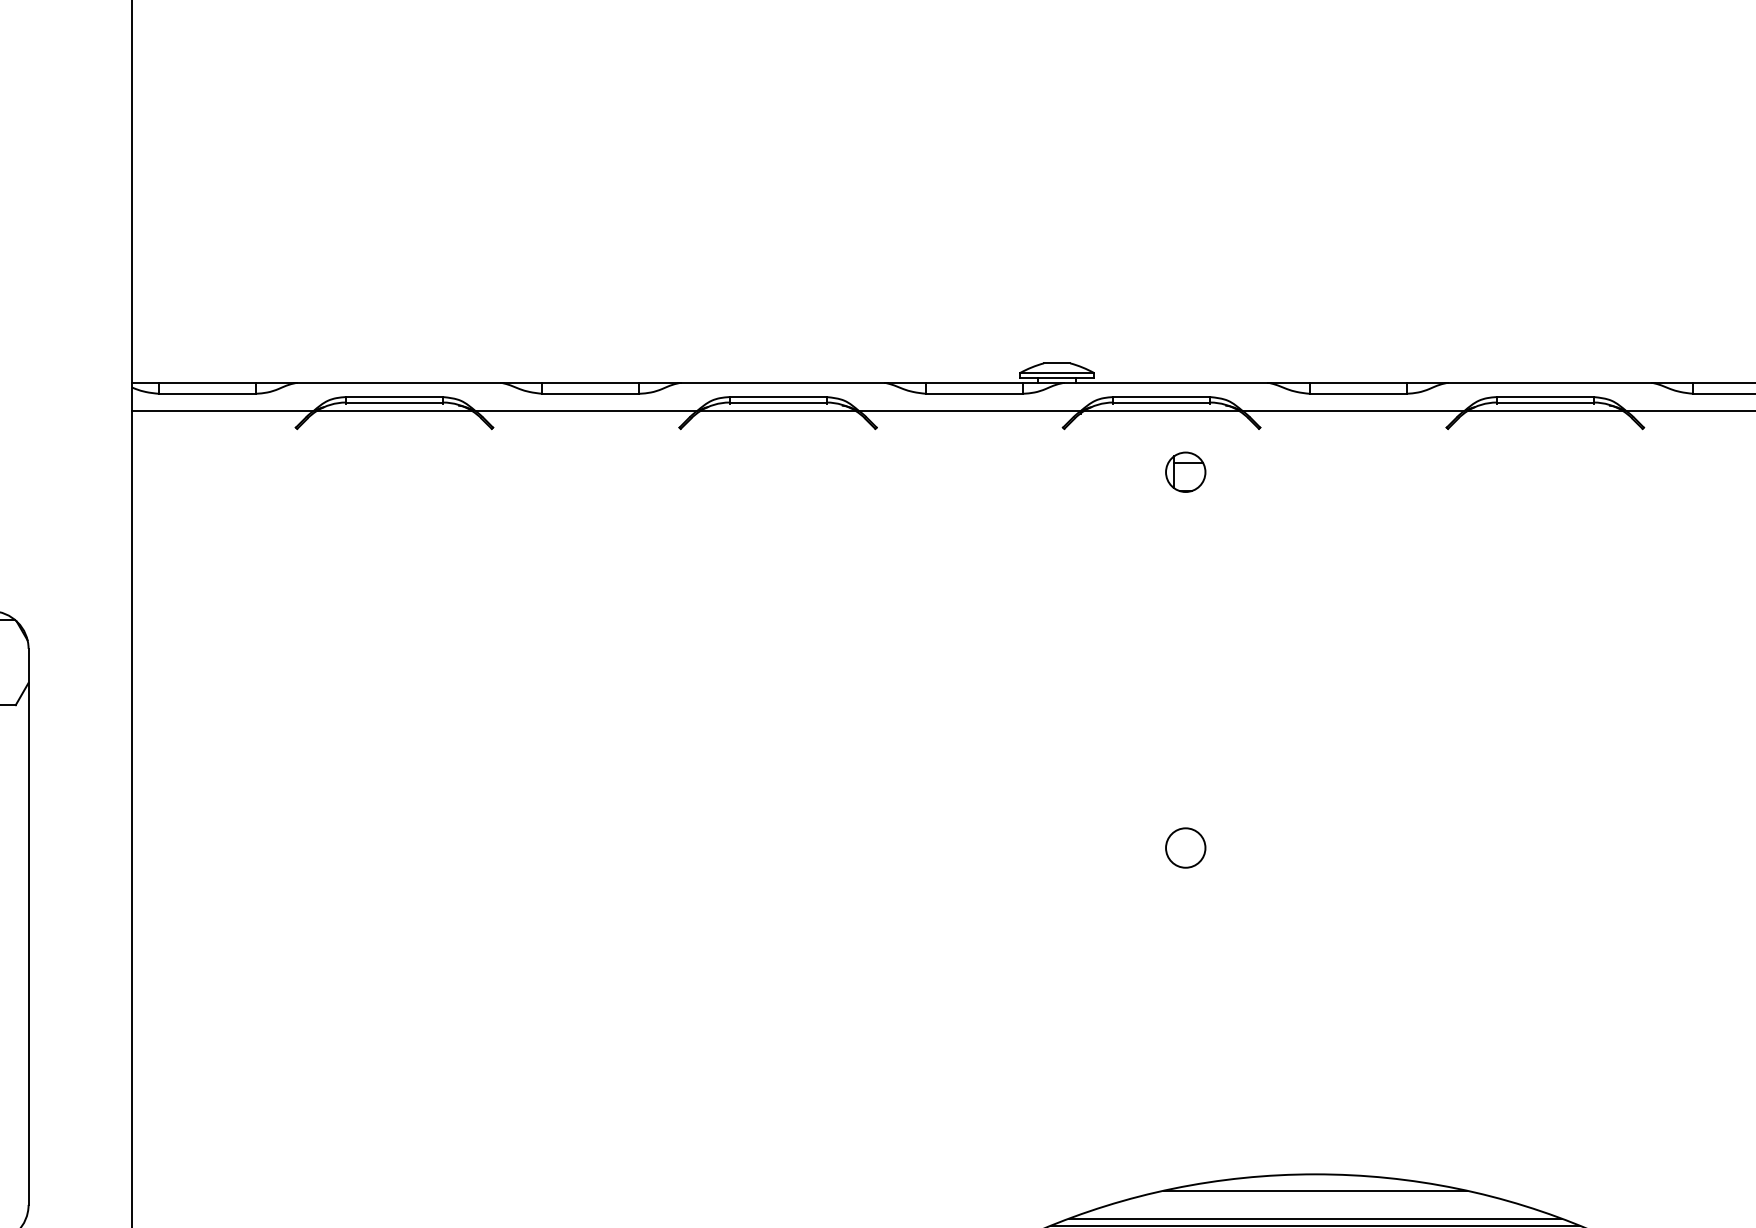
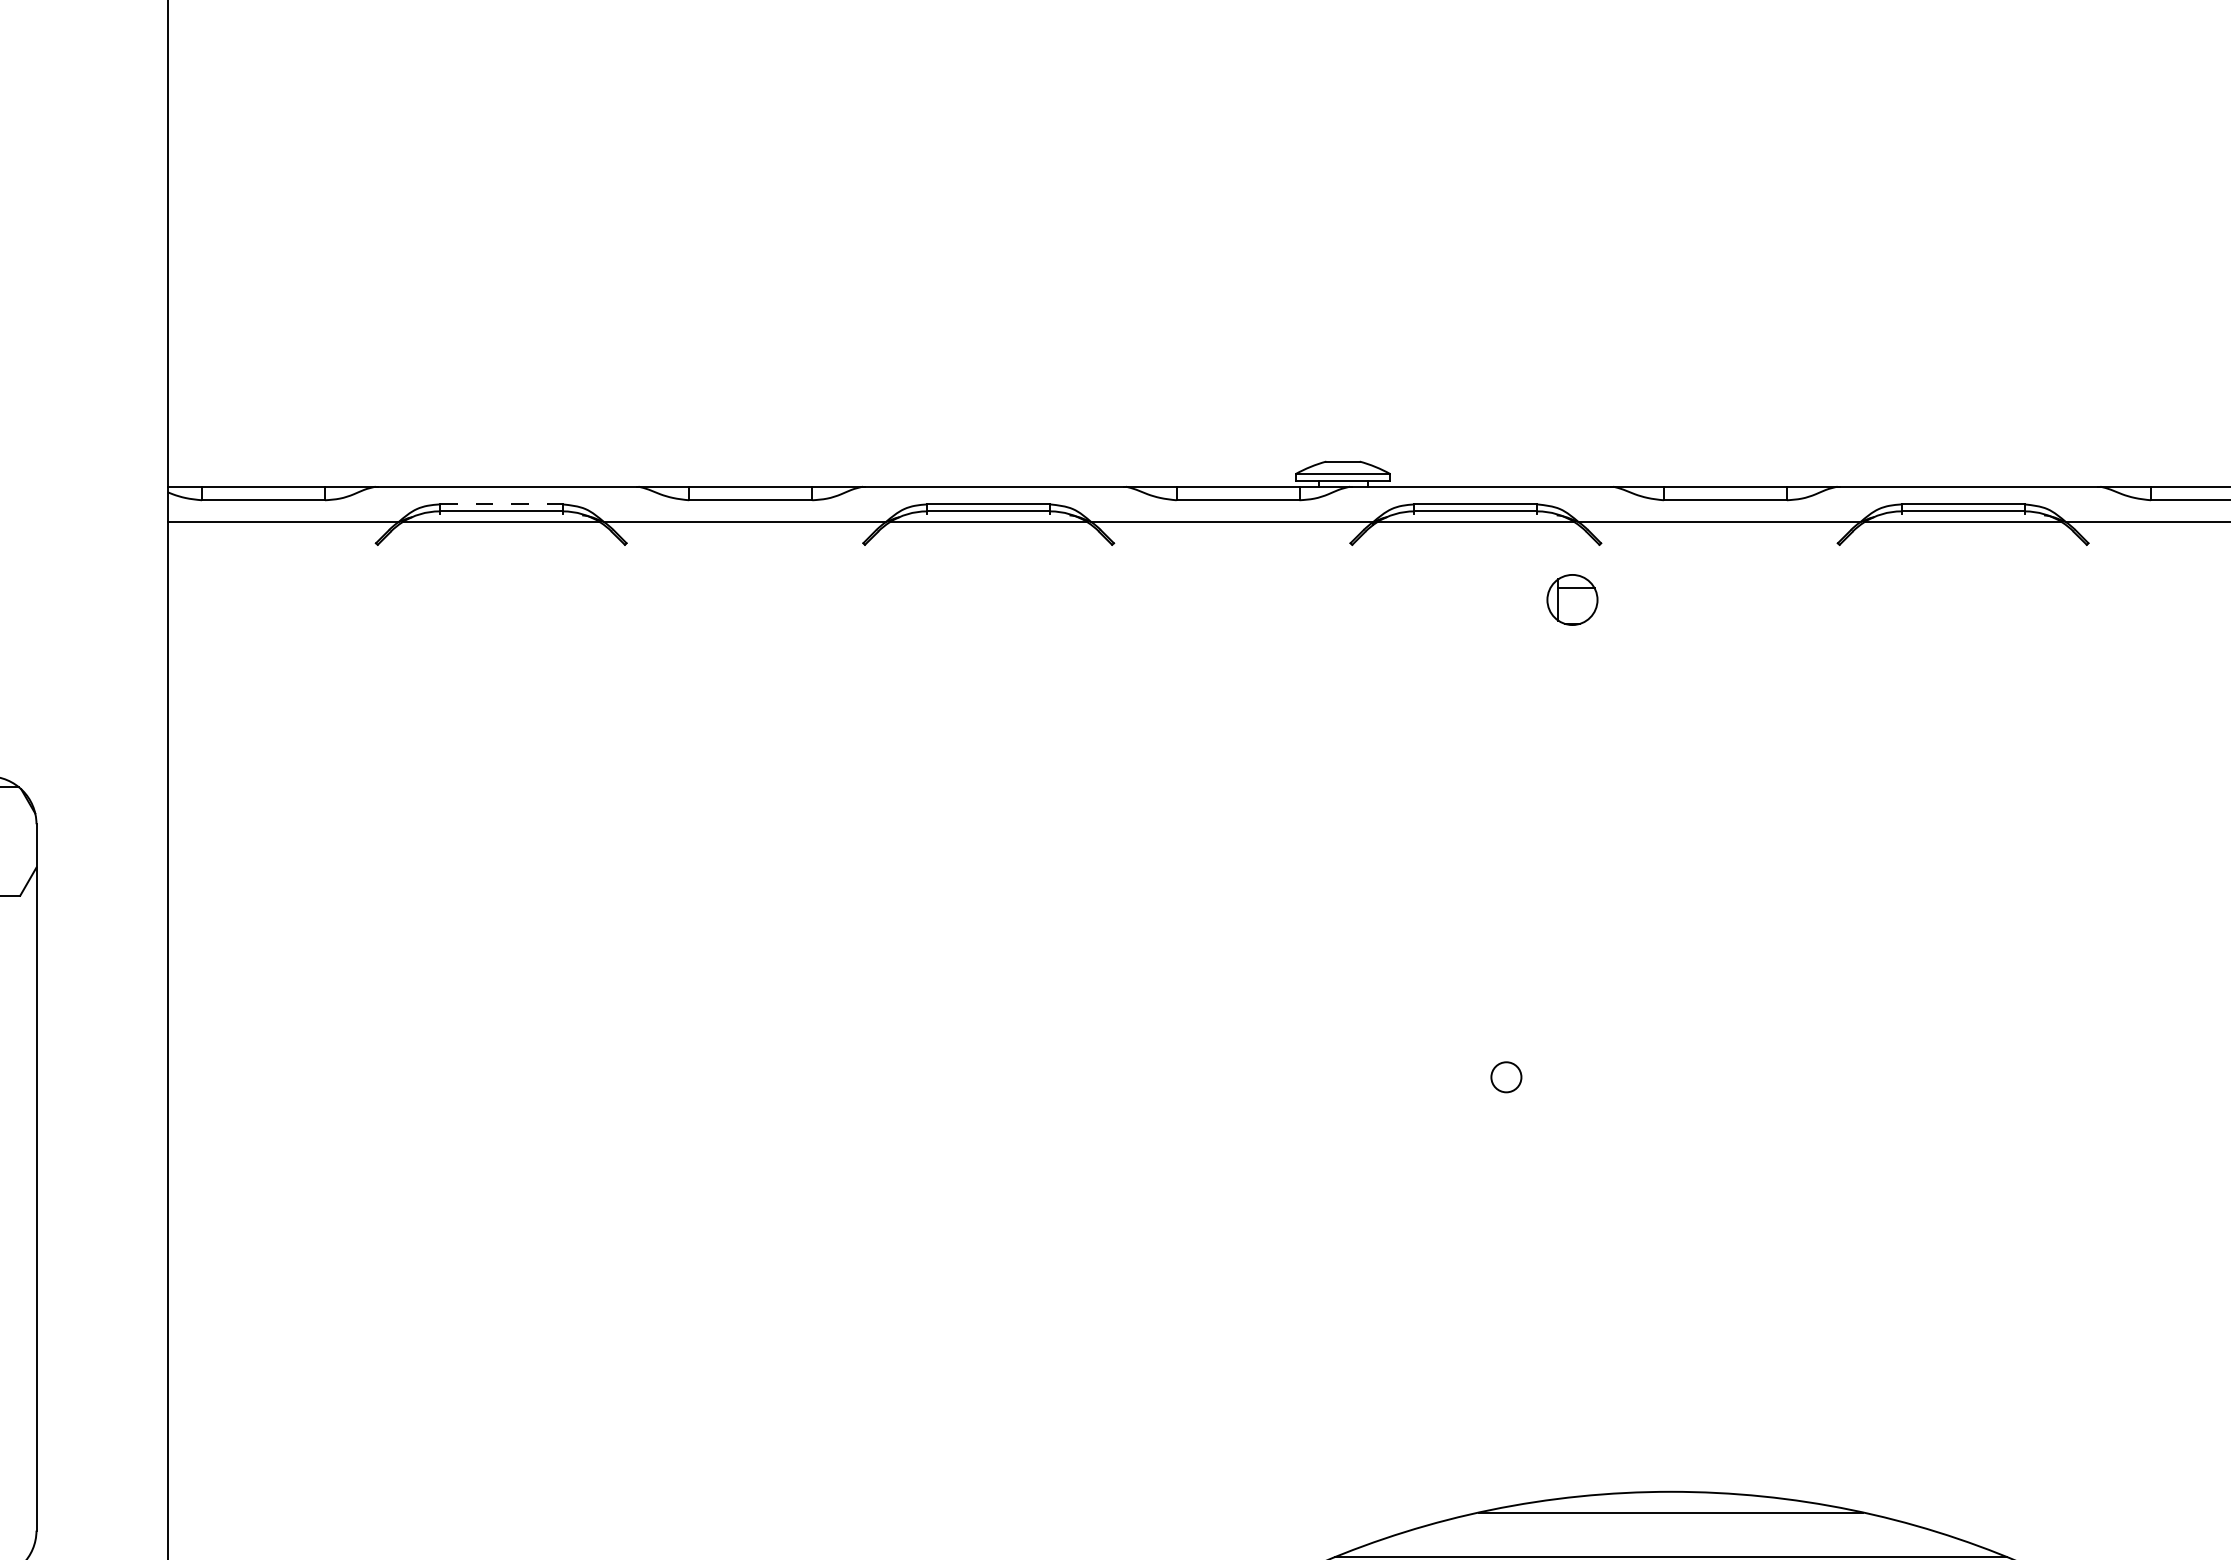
line: (394, 397) -> (501, 504), solid -> dashed
part: (1185, 471) -> (1572, 598), moved
circle: (1185, 847) -> (1506, 1076), size x0.6
line: (1315, 1219) -> (1671, 1549), removed

